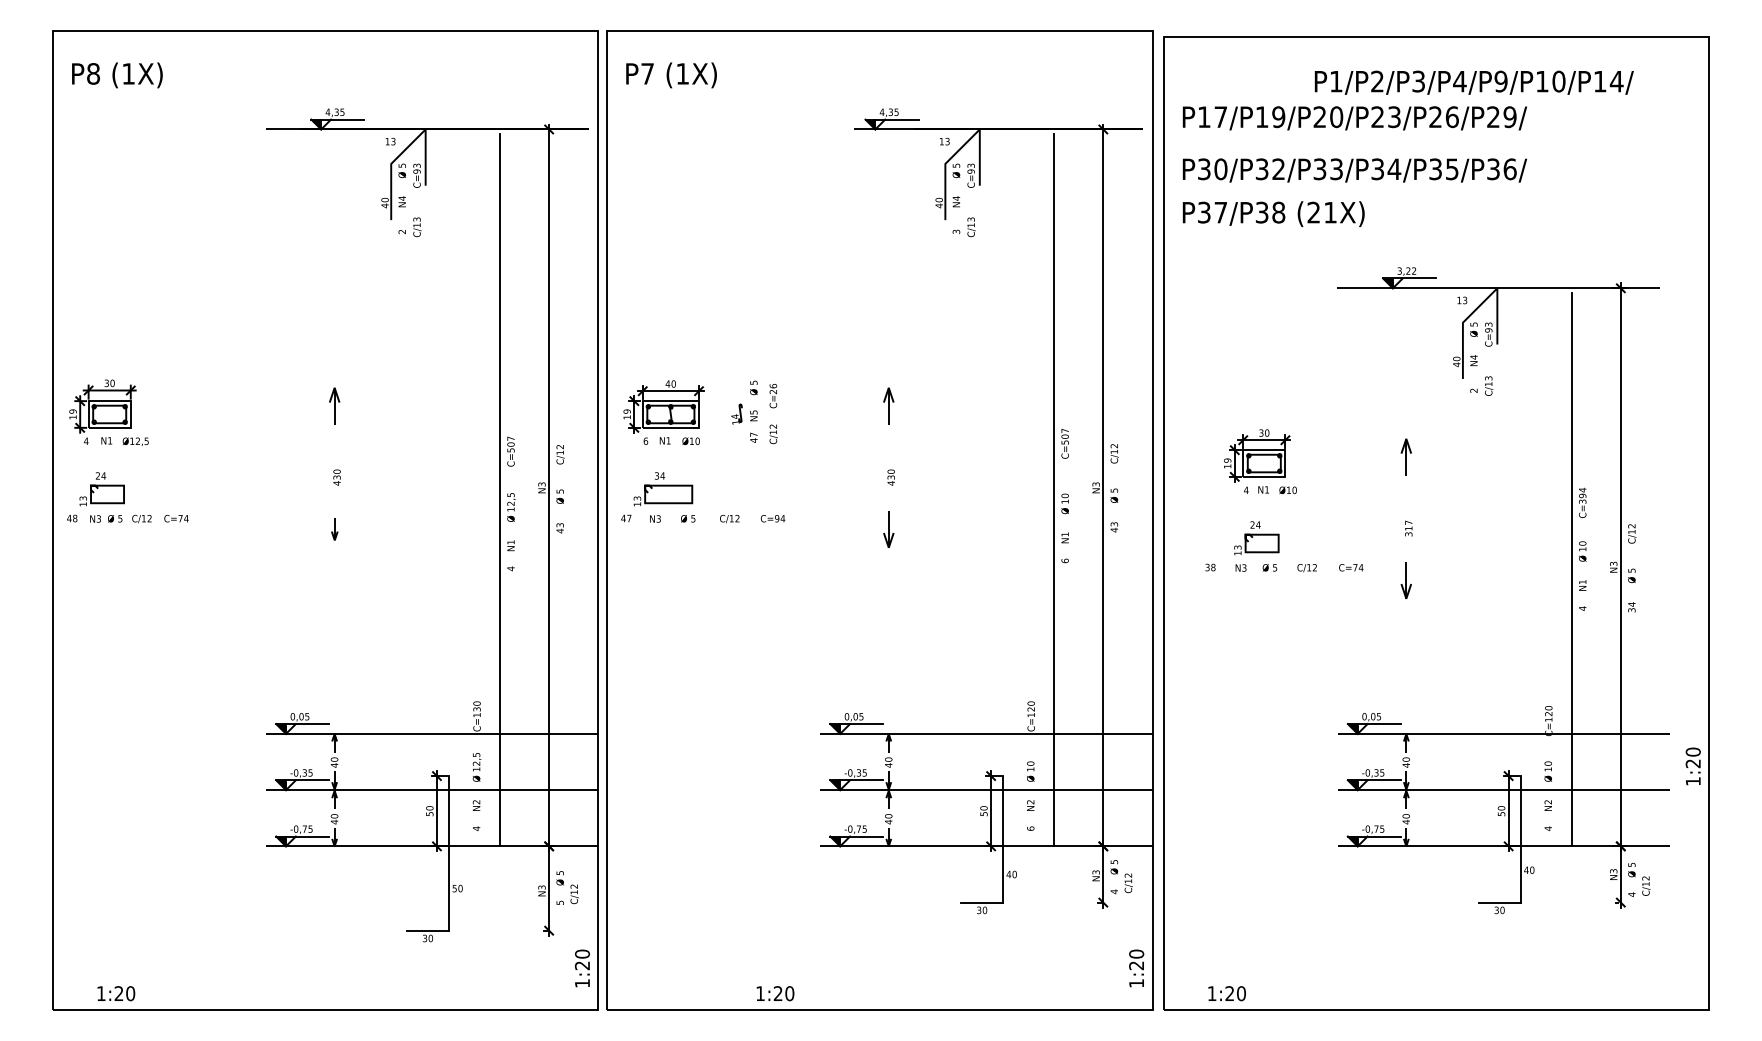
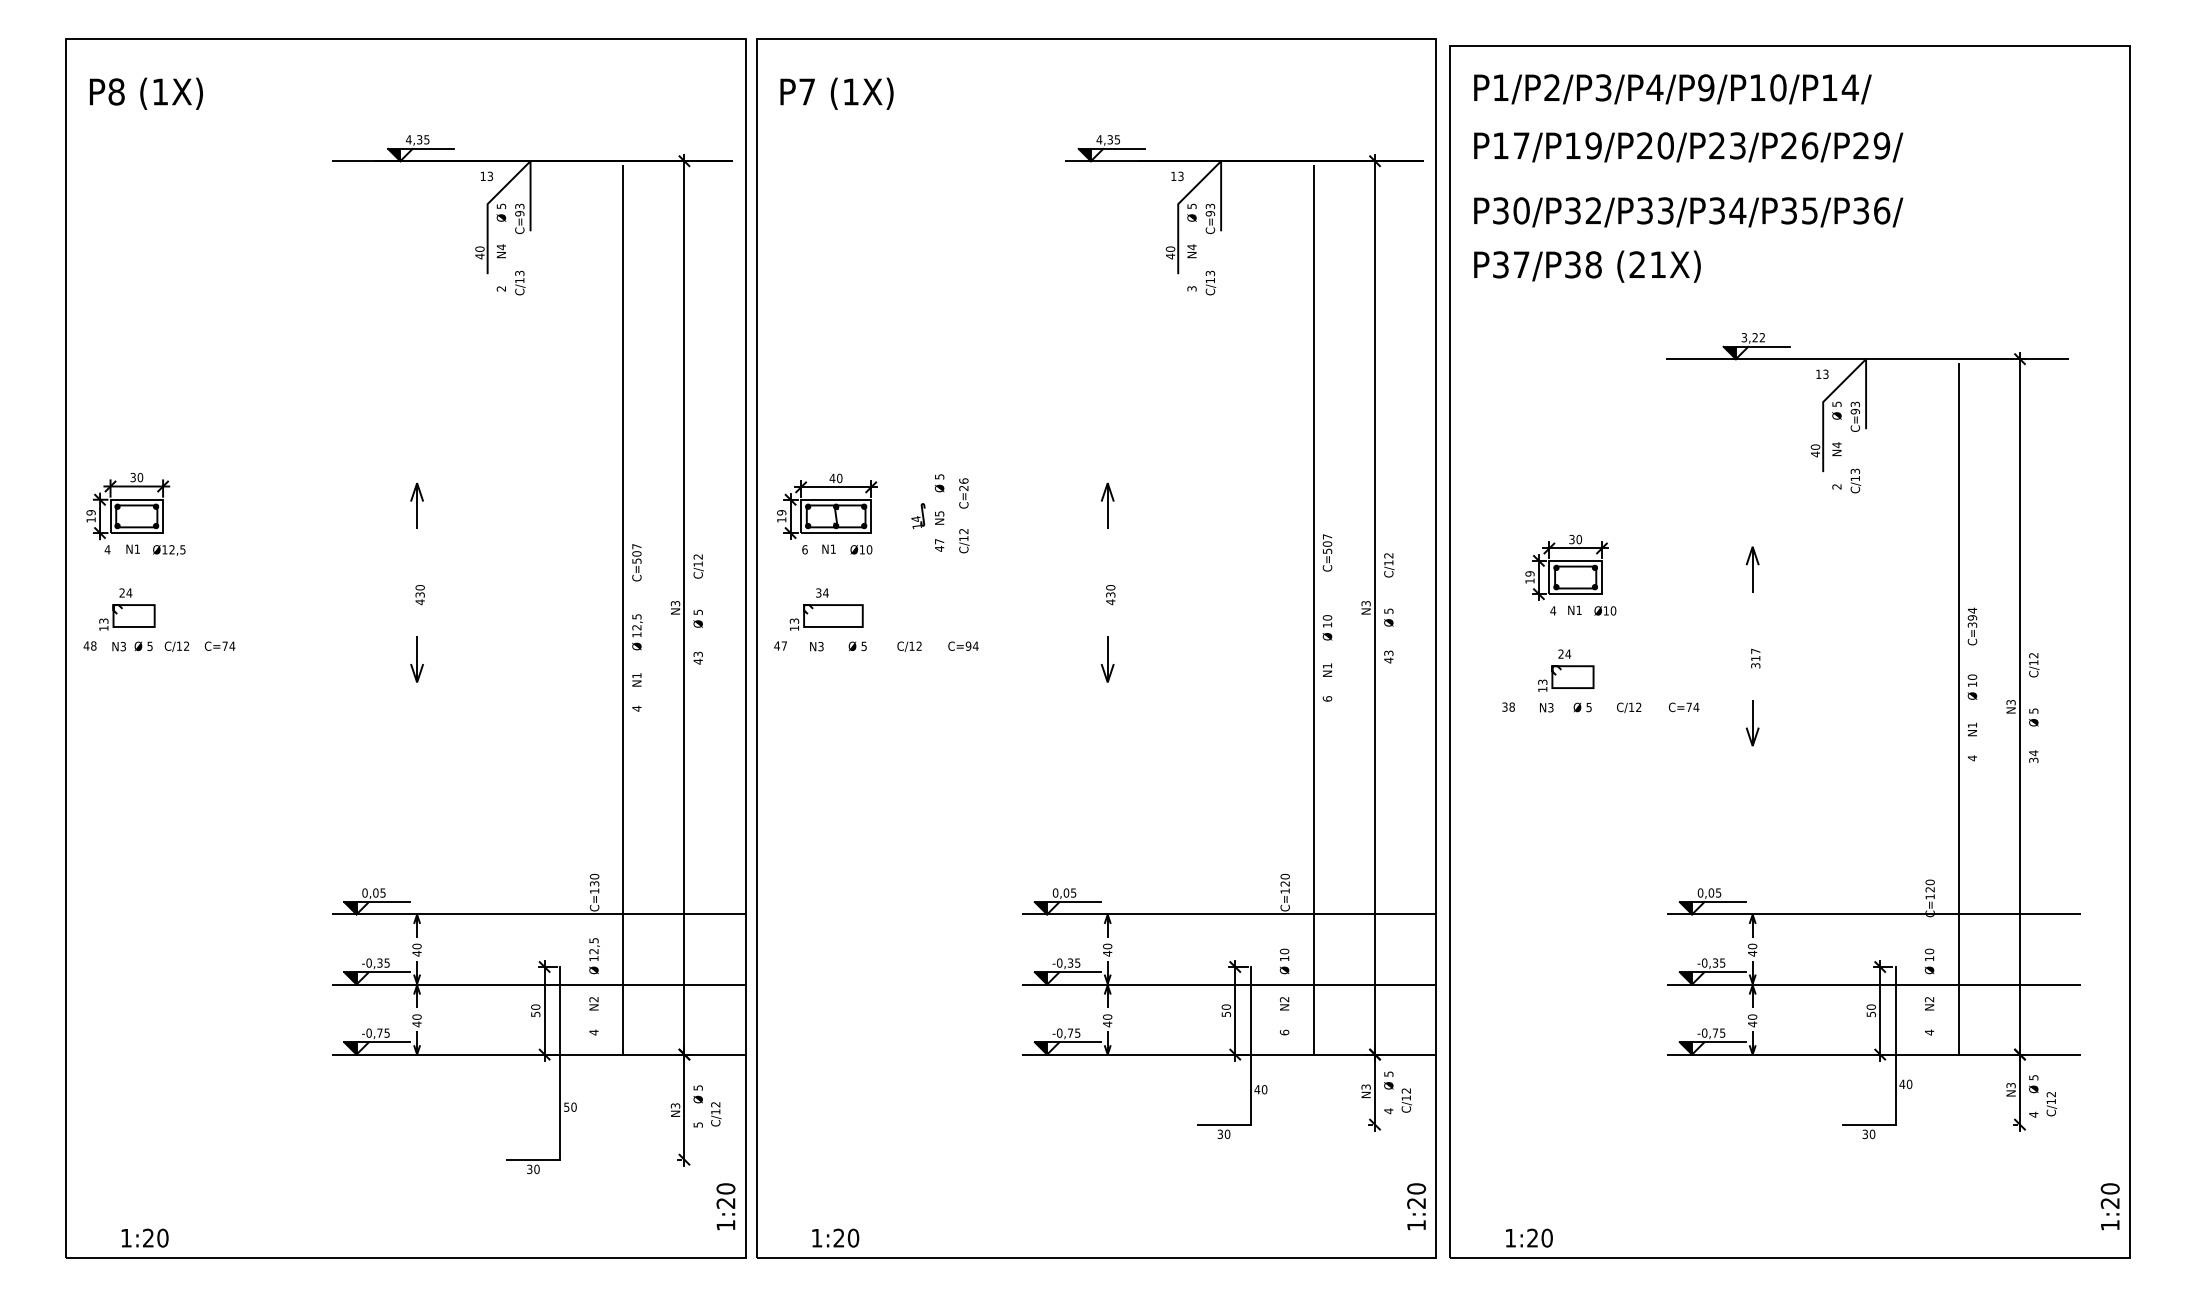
text: (1473, 82) -> (1671, 88), moved
part: (334, 529) -> (416, 659), size x1.67
text: (1692, 766) -> (2109, 1206), moved
text: (775, 993) -> (835, 1237), moved

